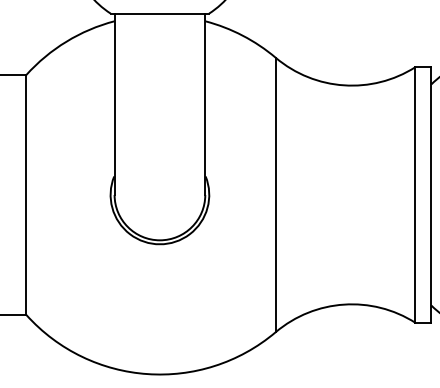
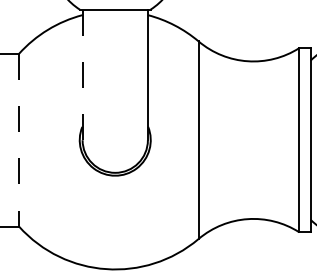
line: (114, 103) -> (82, 74), solid -> dashed
line: (26, 195) -> (19, 140), solid -> dashed

